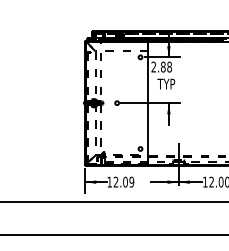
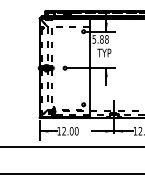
text: (153, 66) -> (94, 38), 2.88 -> 5.88
text: (131, 182) -> (76, 131), 12.09 -> 12.00

